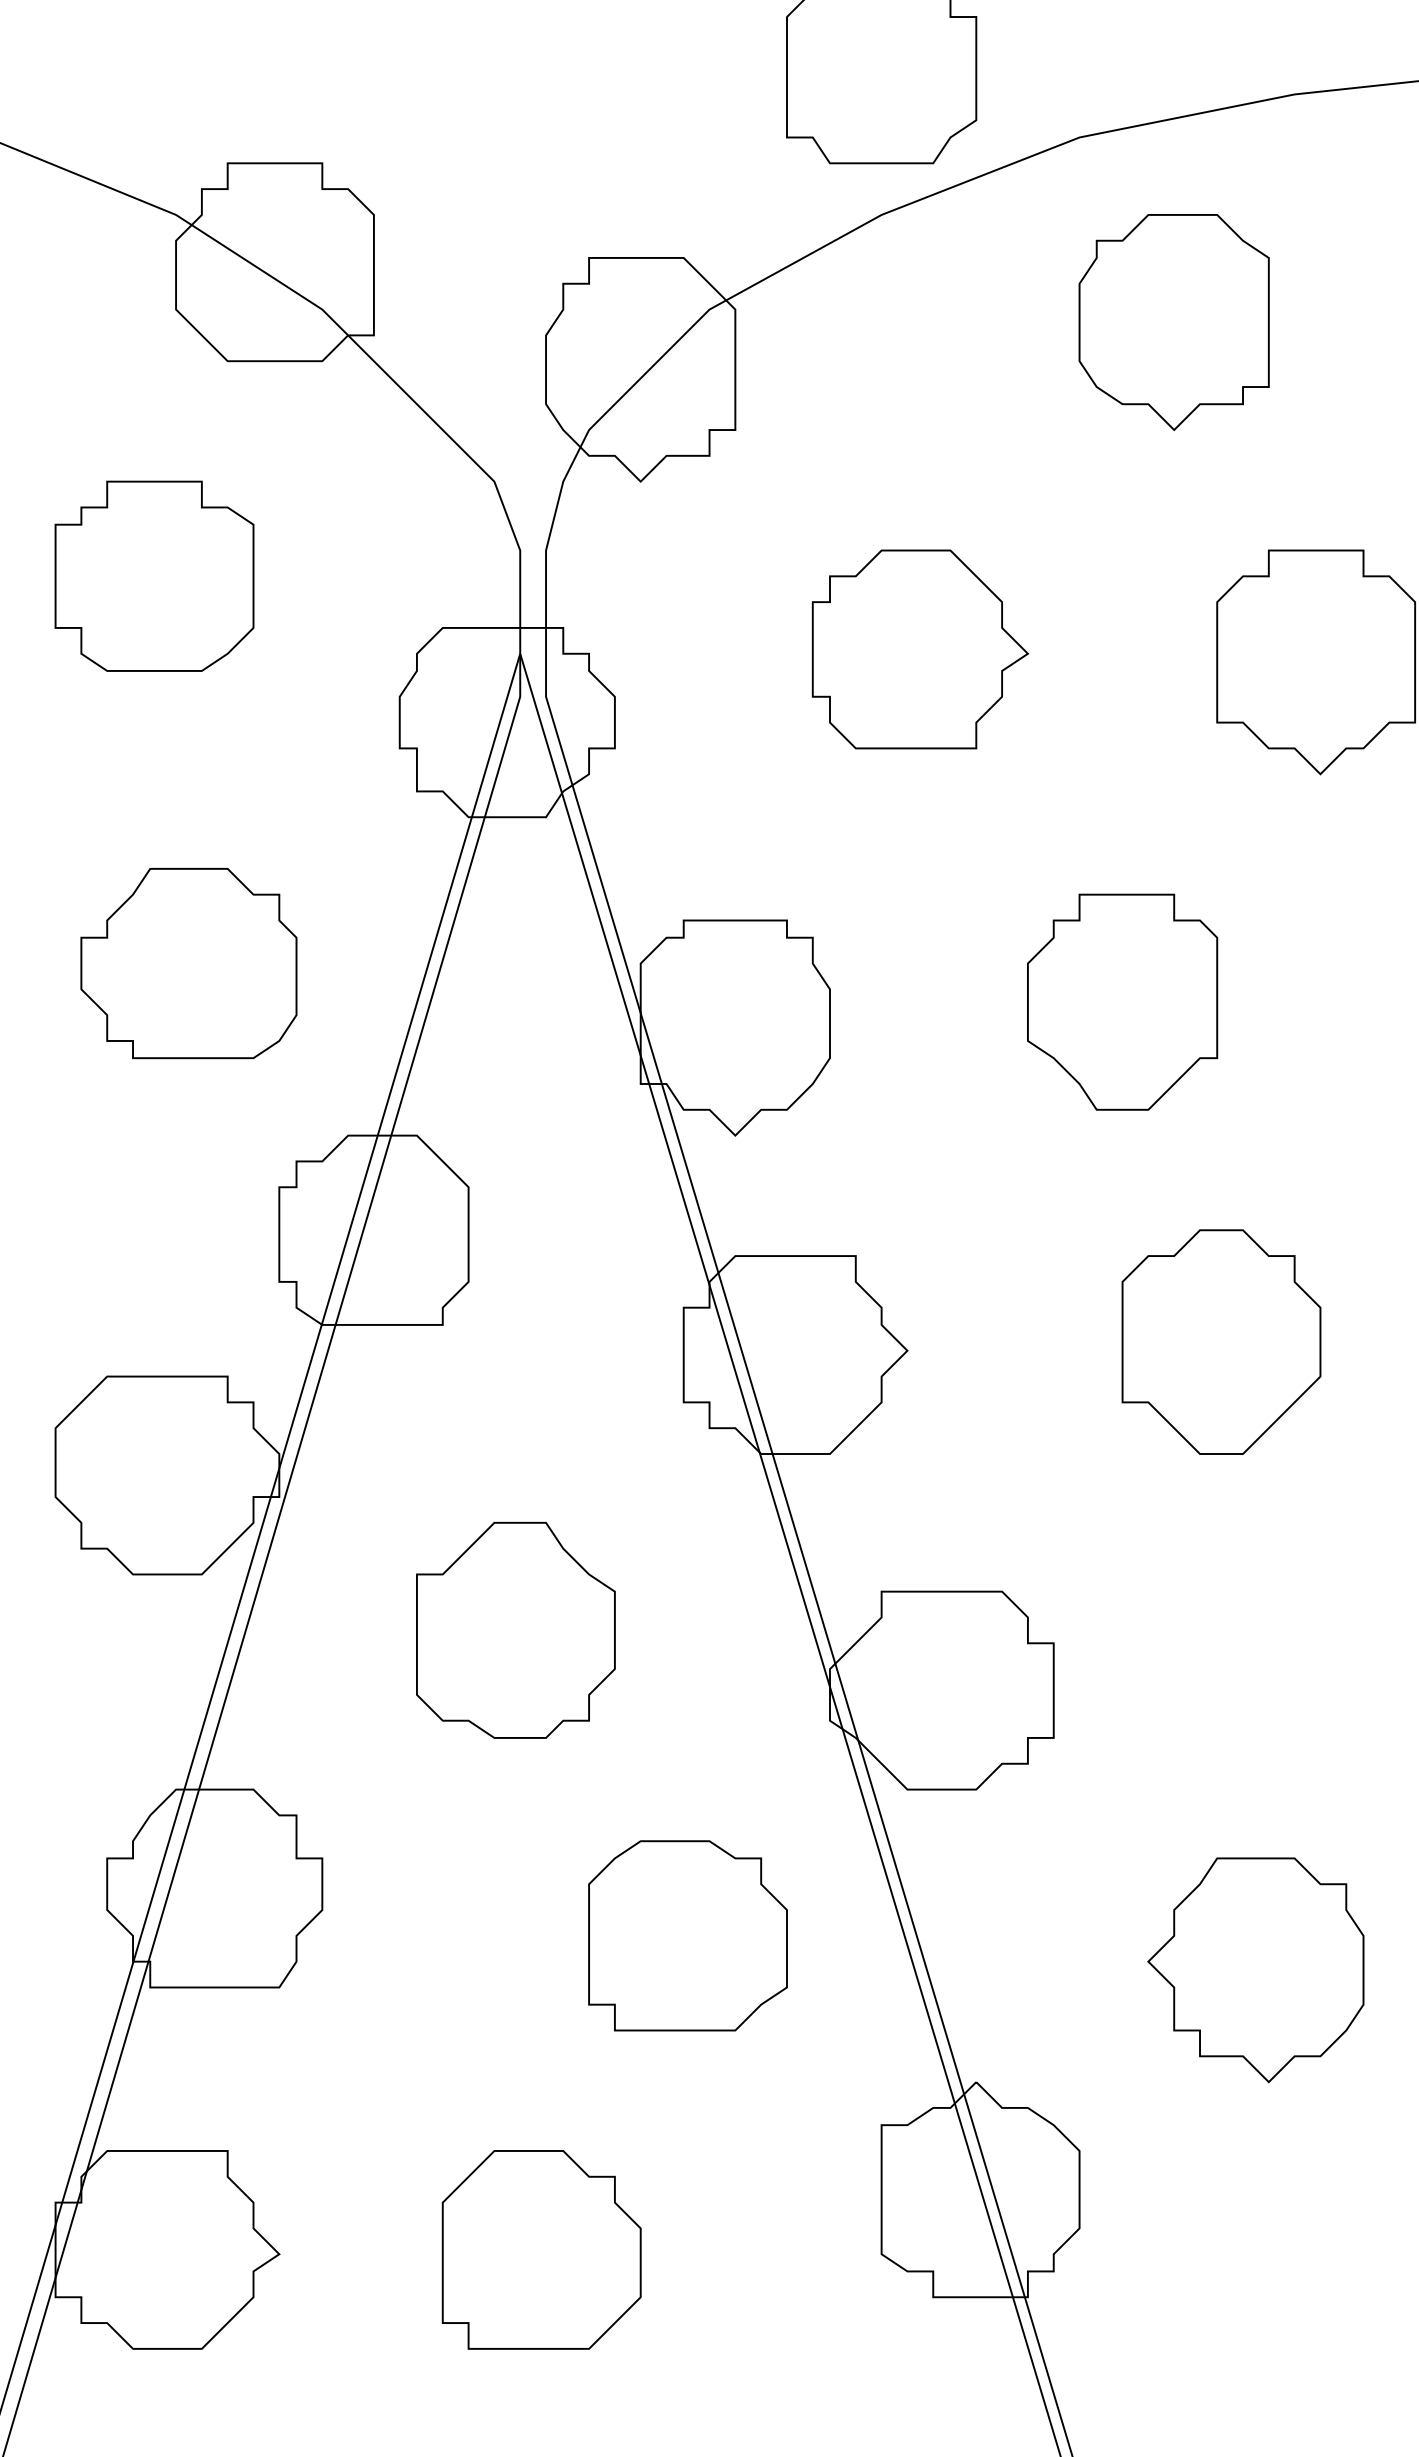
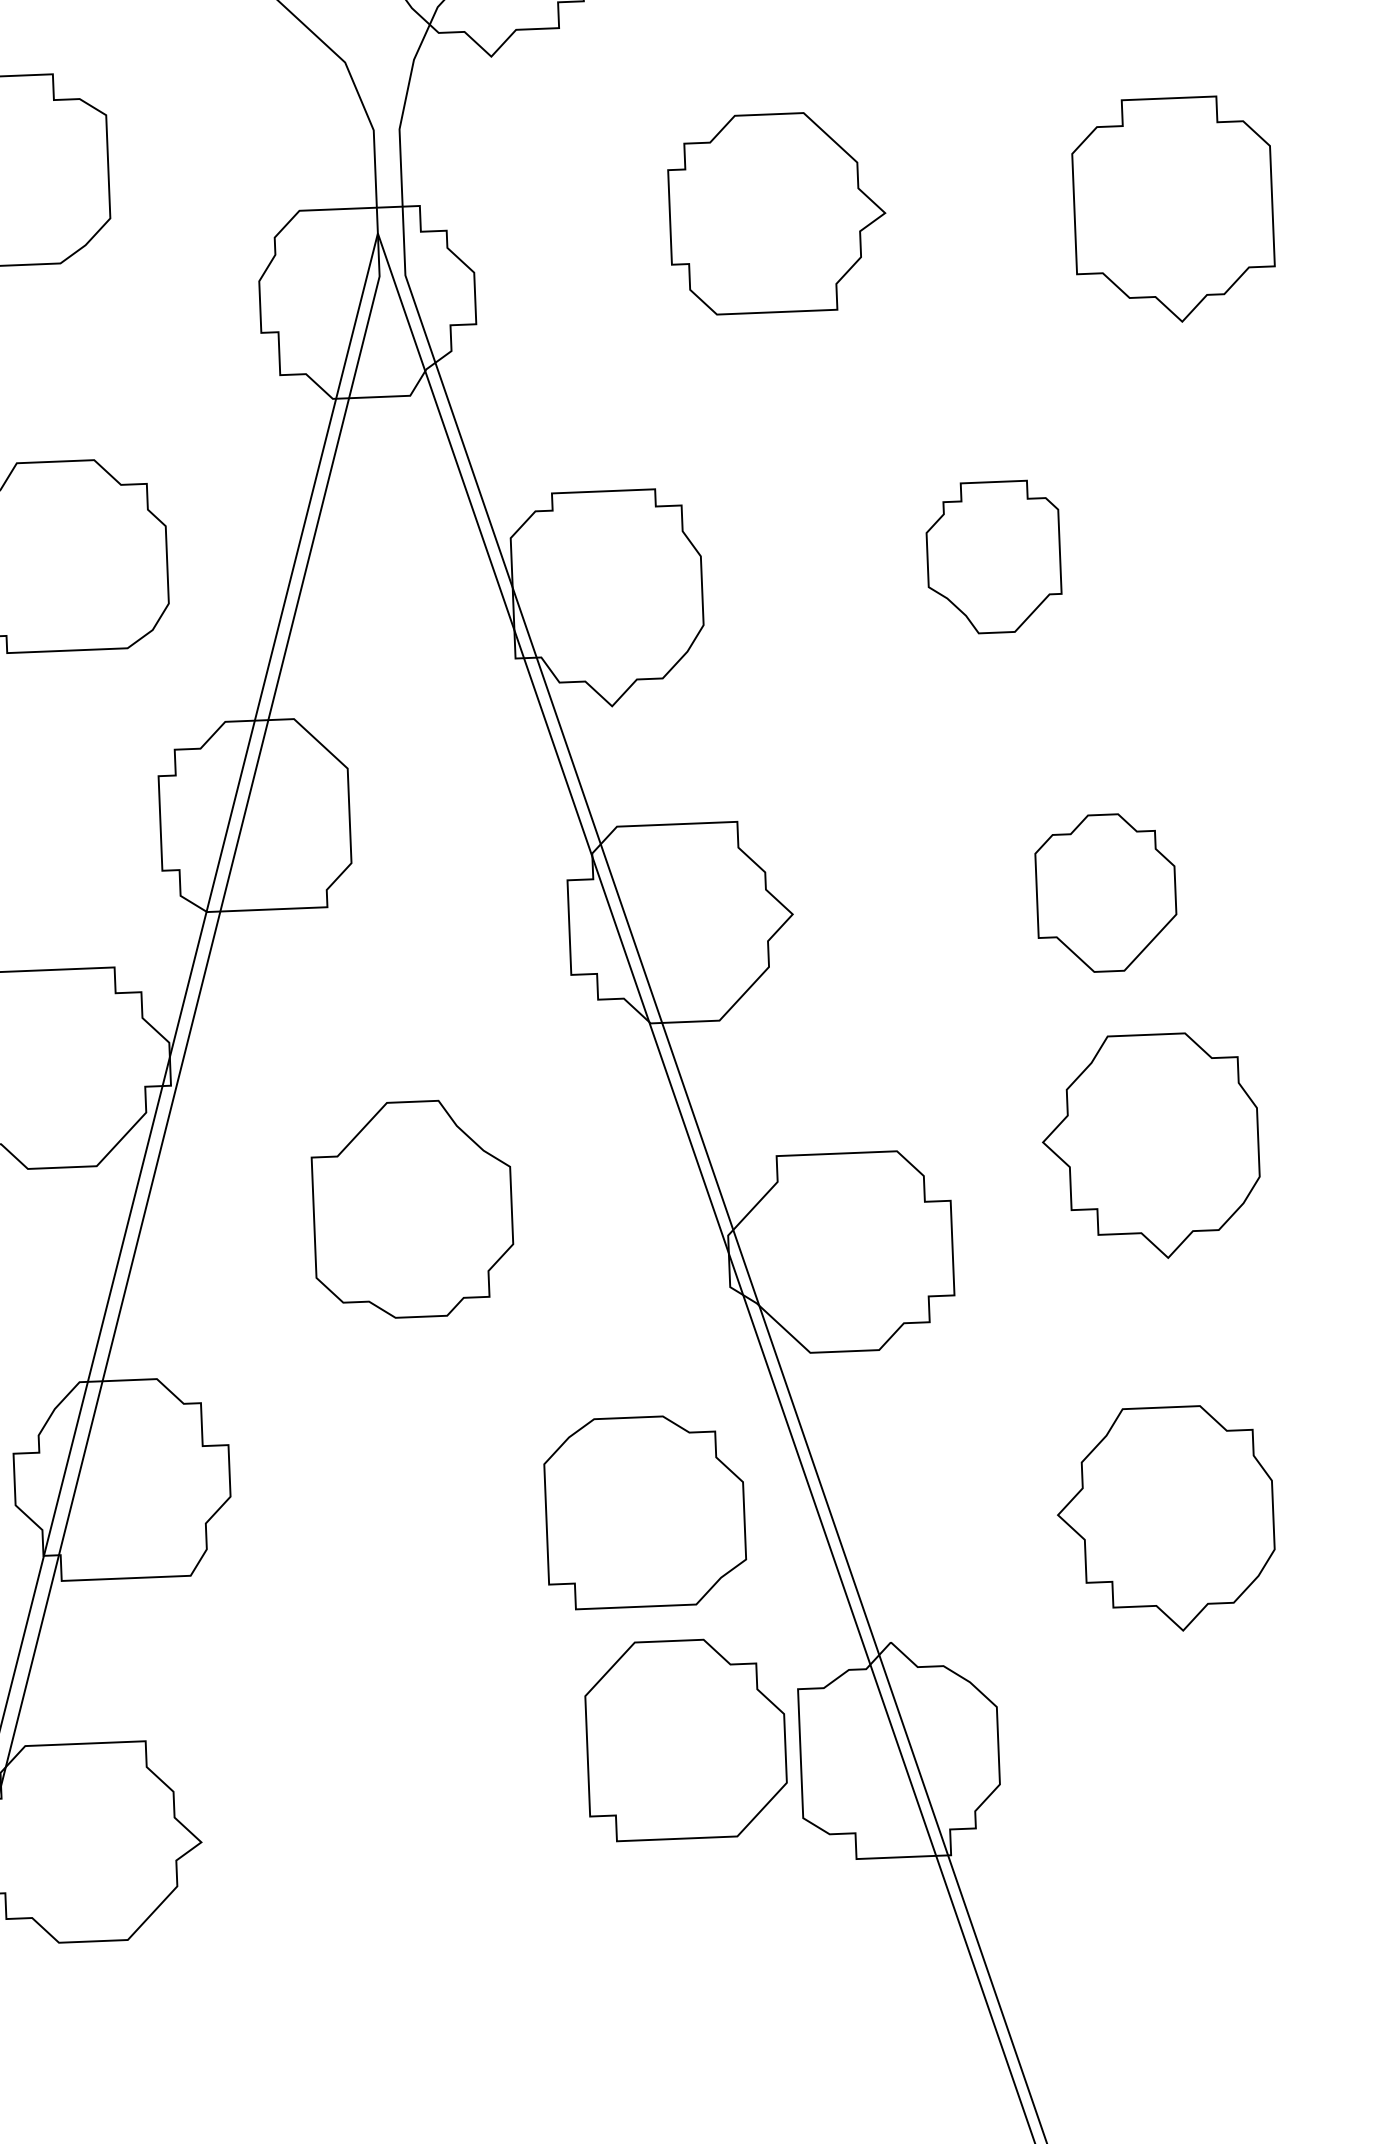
part: (1122, 1001) -> (993, 556), size x0.7
part: (1221, 1341) -> (1106, 892), size x0.7
part: (1255, 1597) -> (1150, 1146), added
part: (687, 1935) -> (644, 1511), moved
part: (541, 2249) -> (685, 1739), moved

